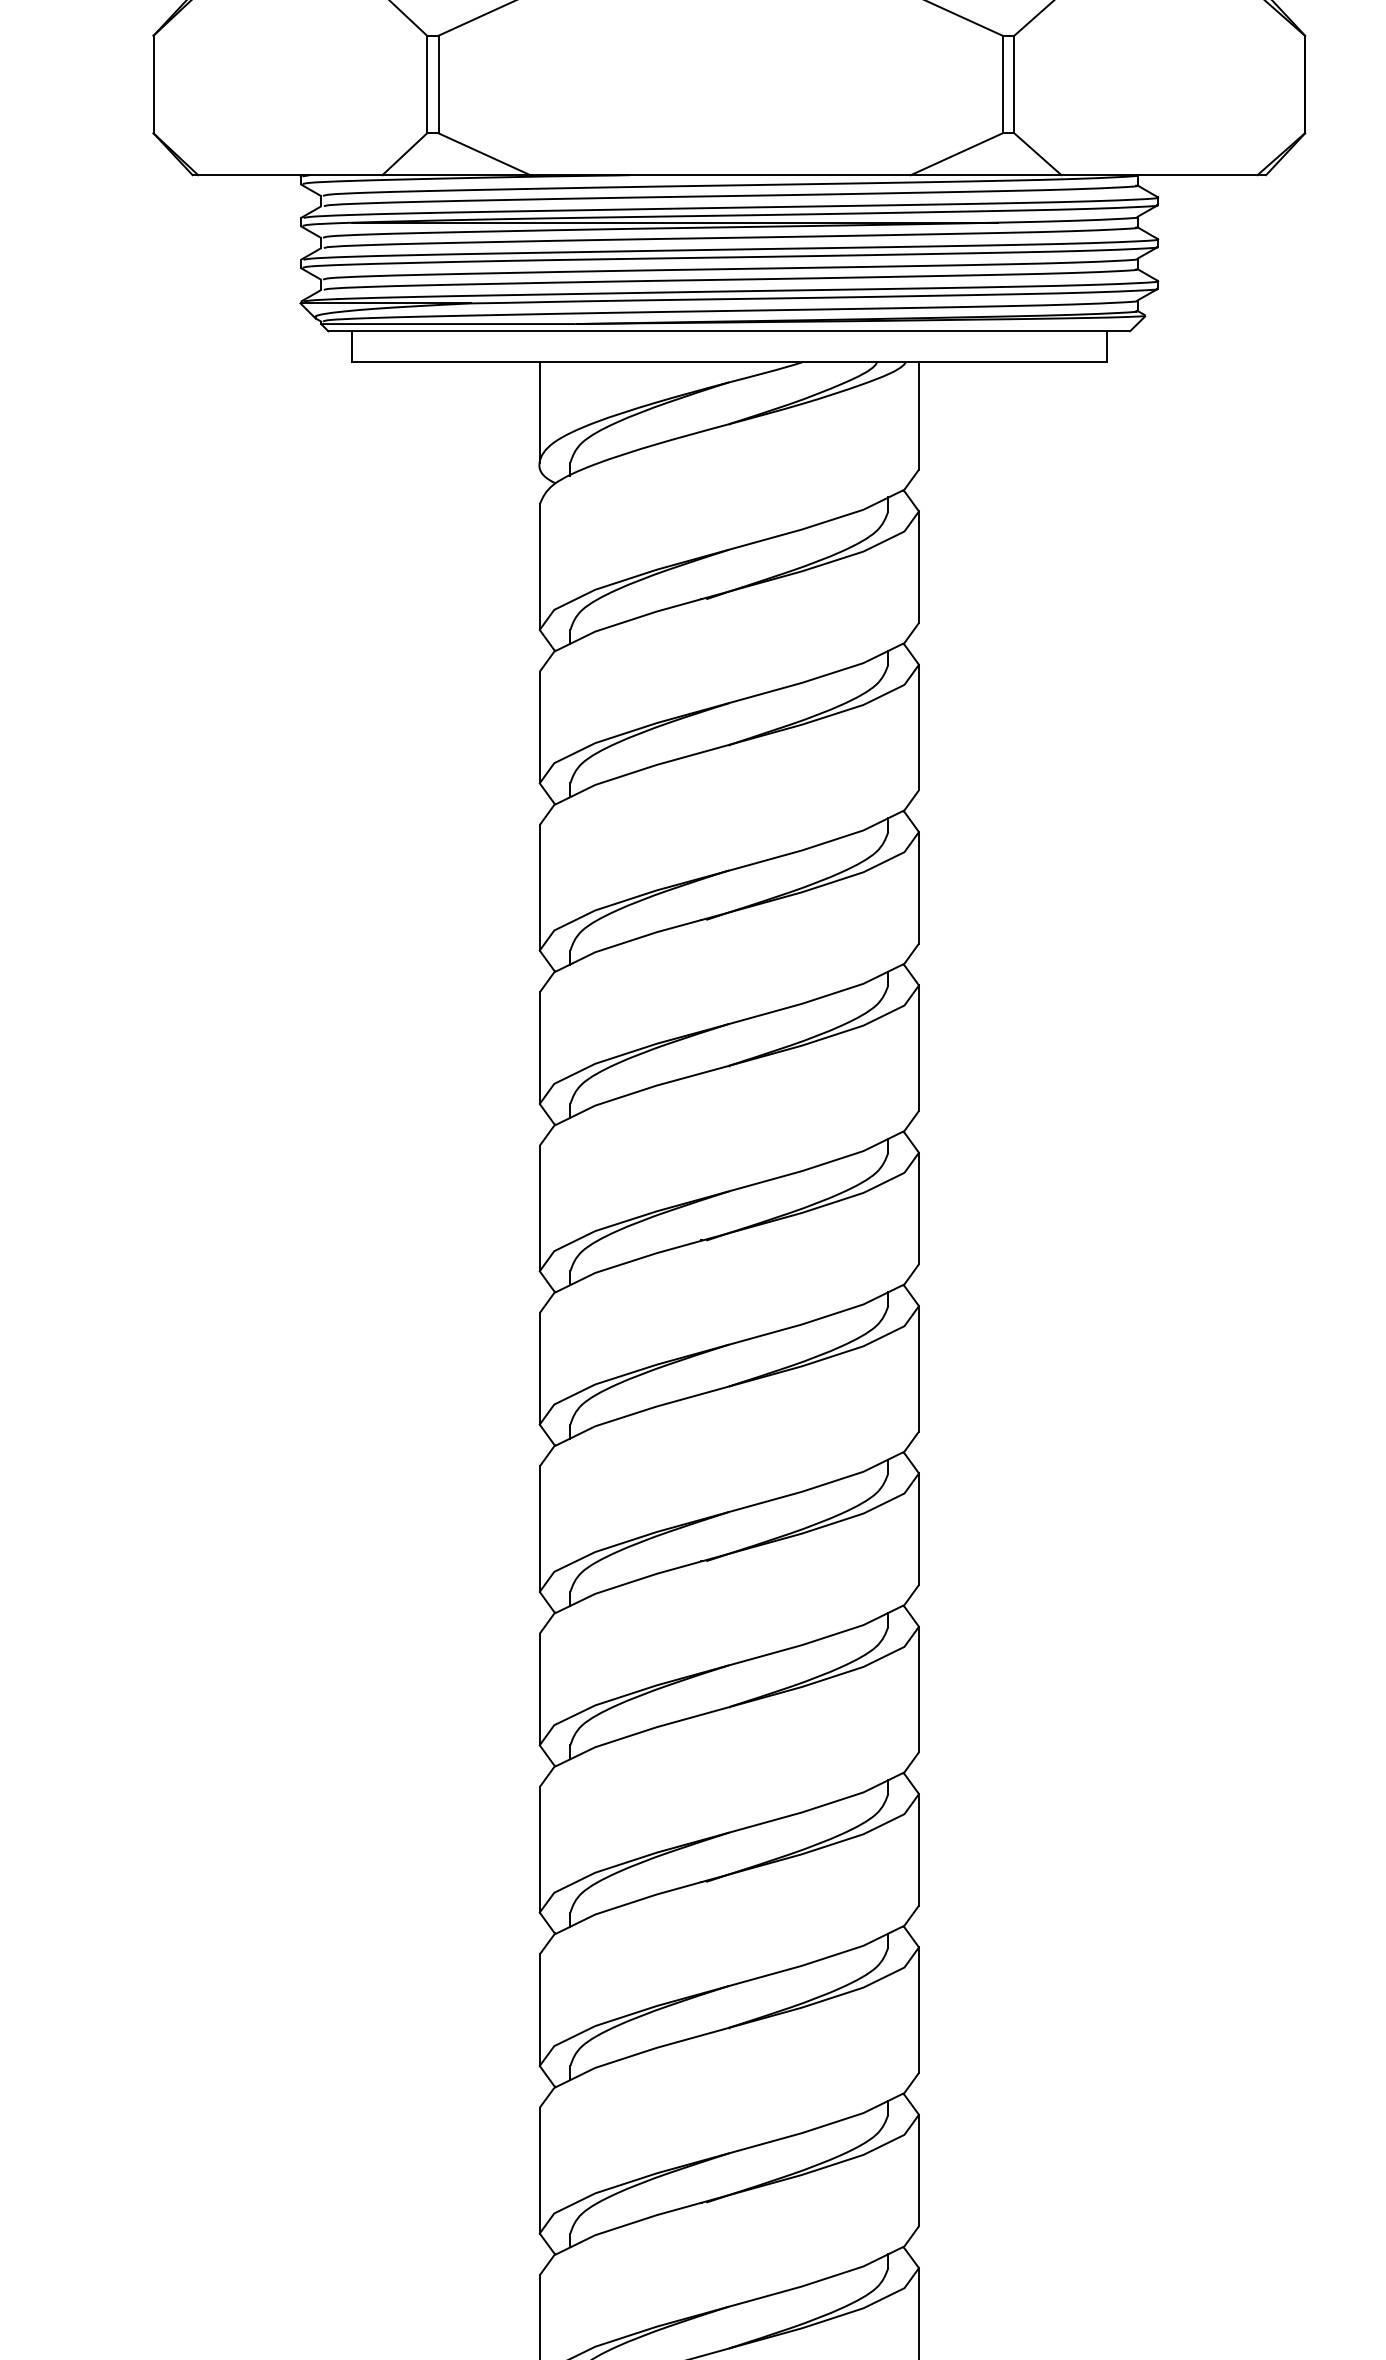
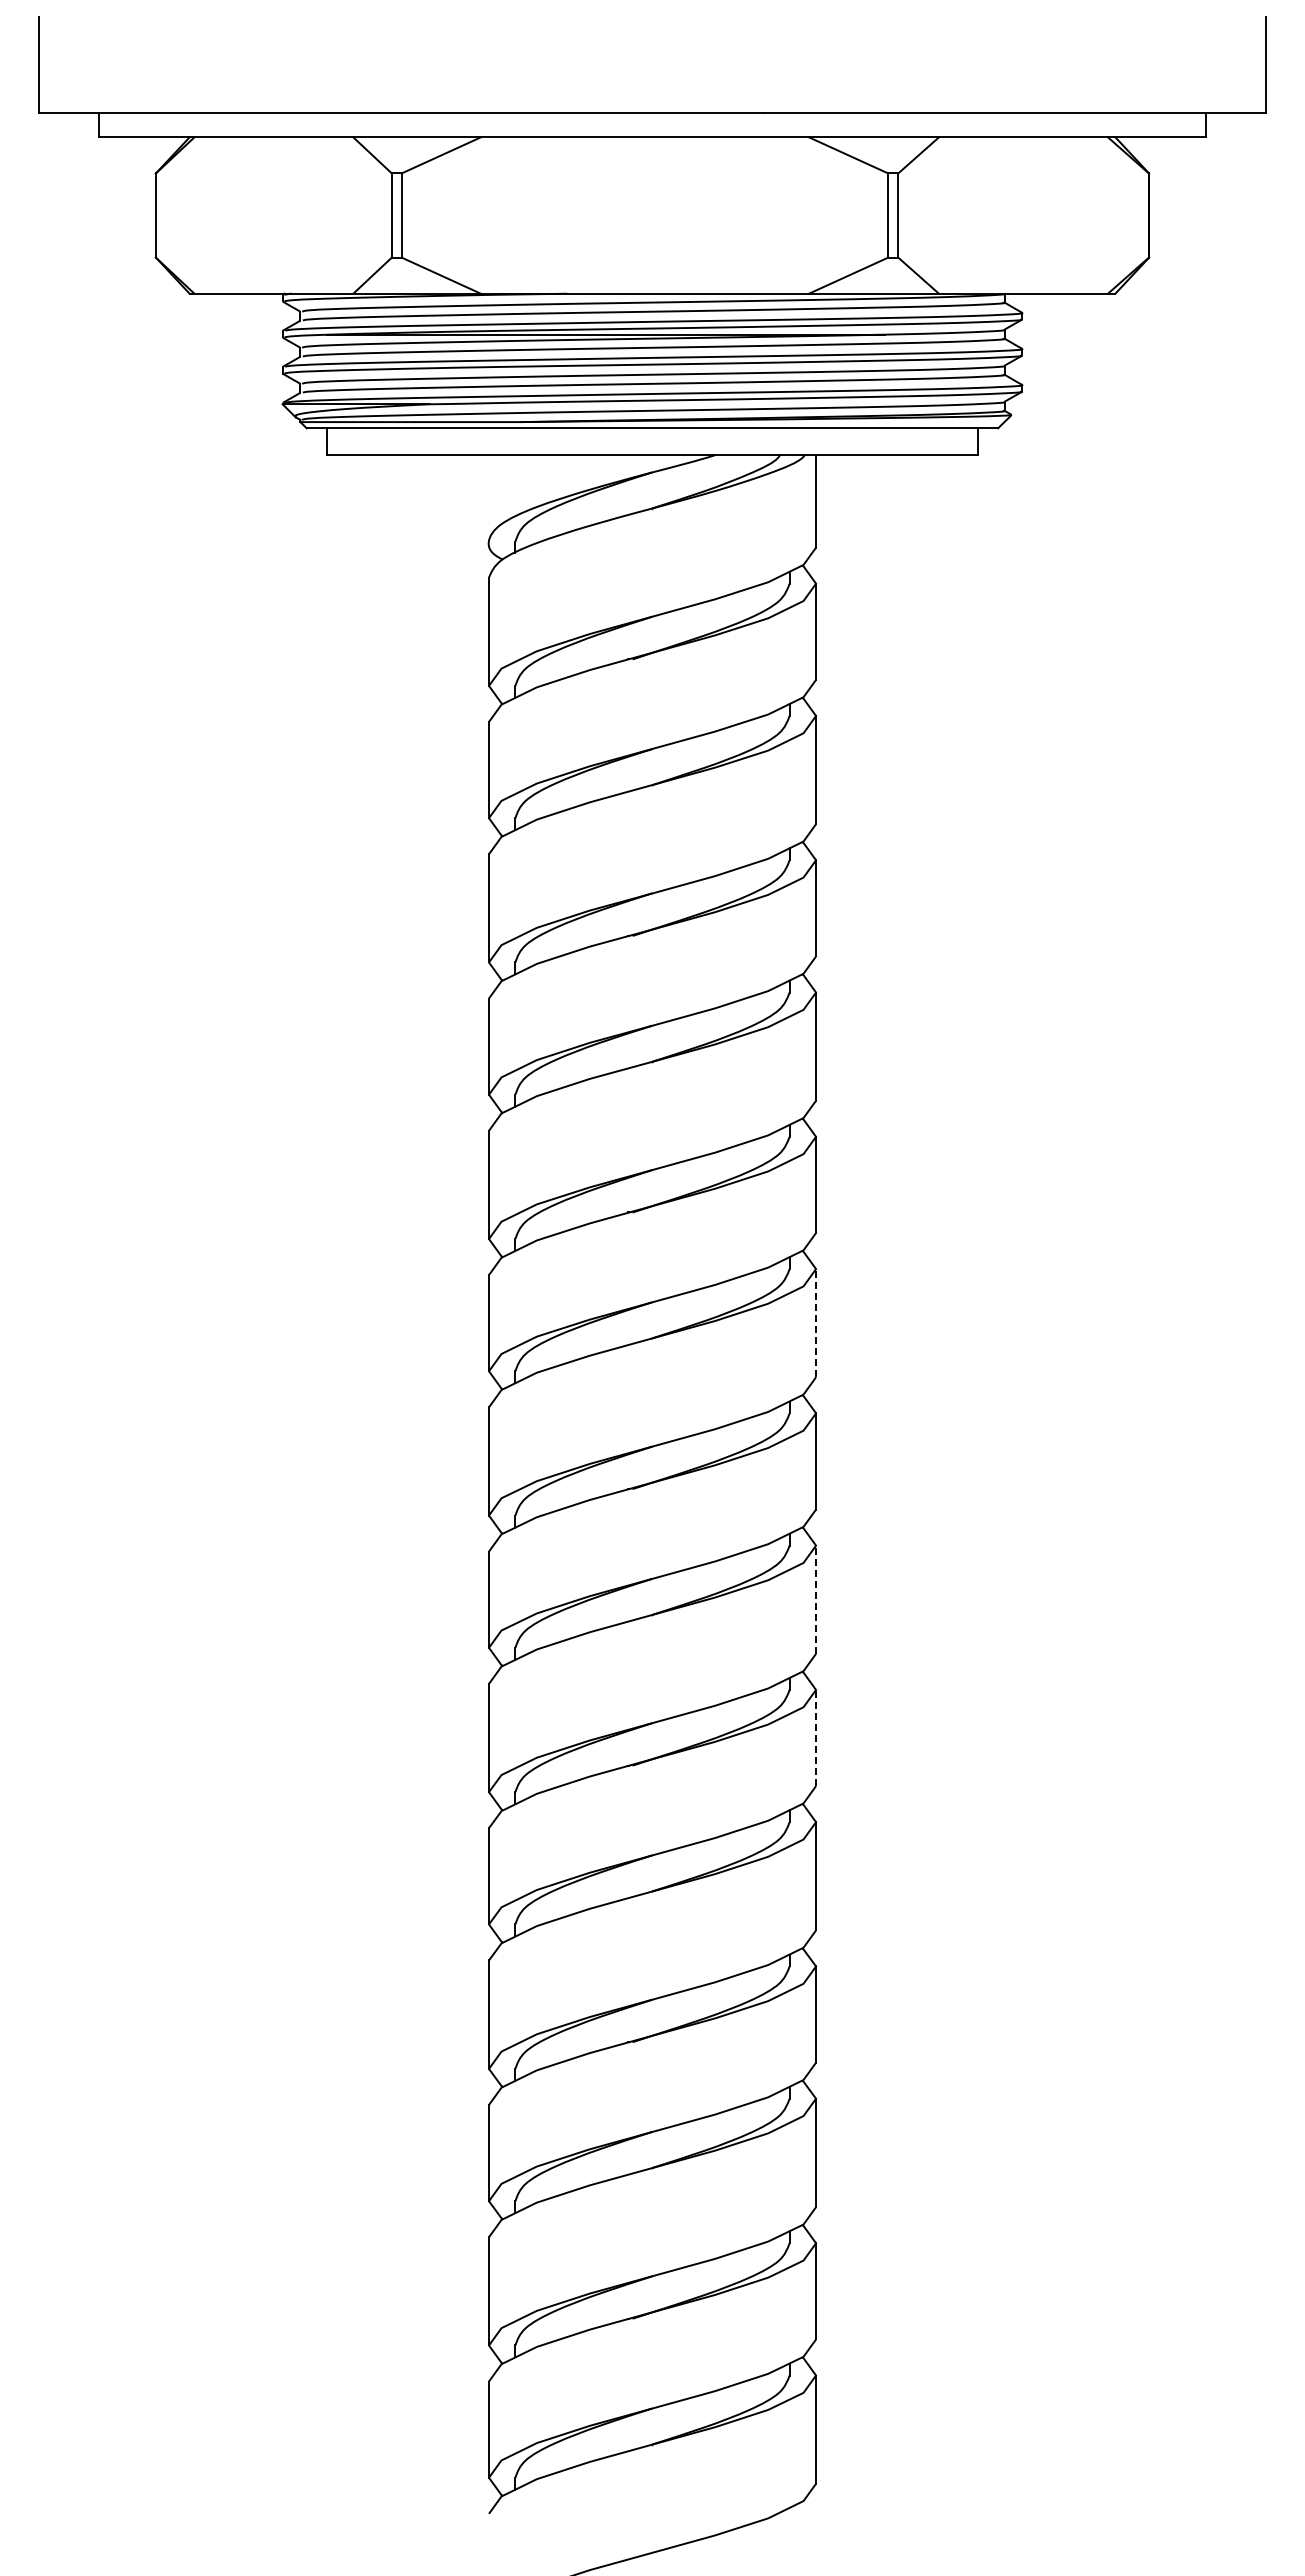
line: (540, 411) -> (489, 497), removed
line: (919, 1368) -> (816, 1322), solid -> dashed
line: (919, 1689) -> (816, 1599), solid -> dashed
line: (919, 1849) -> (816, 1737), solid -> dashed

